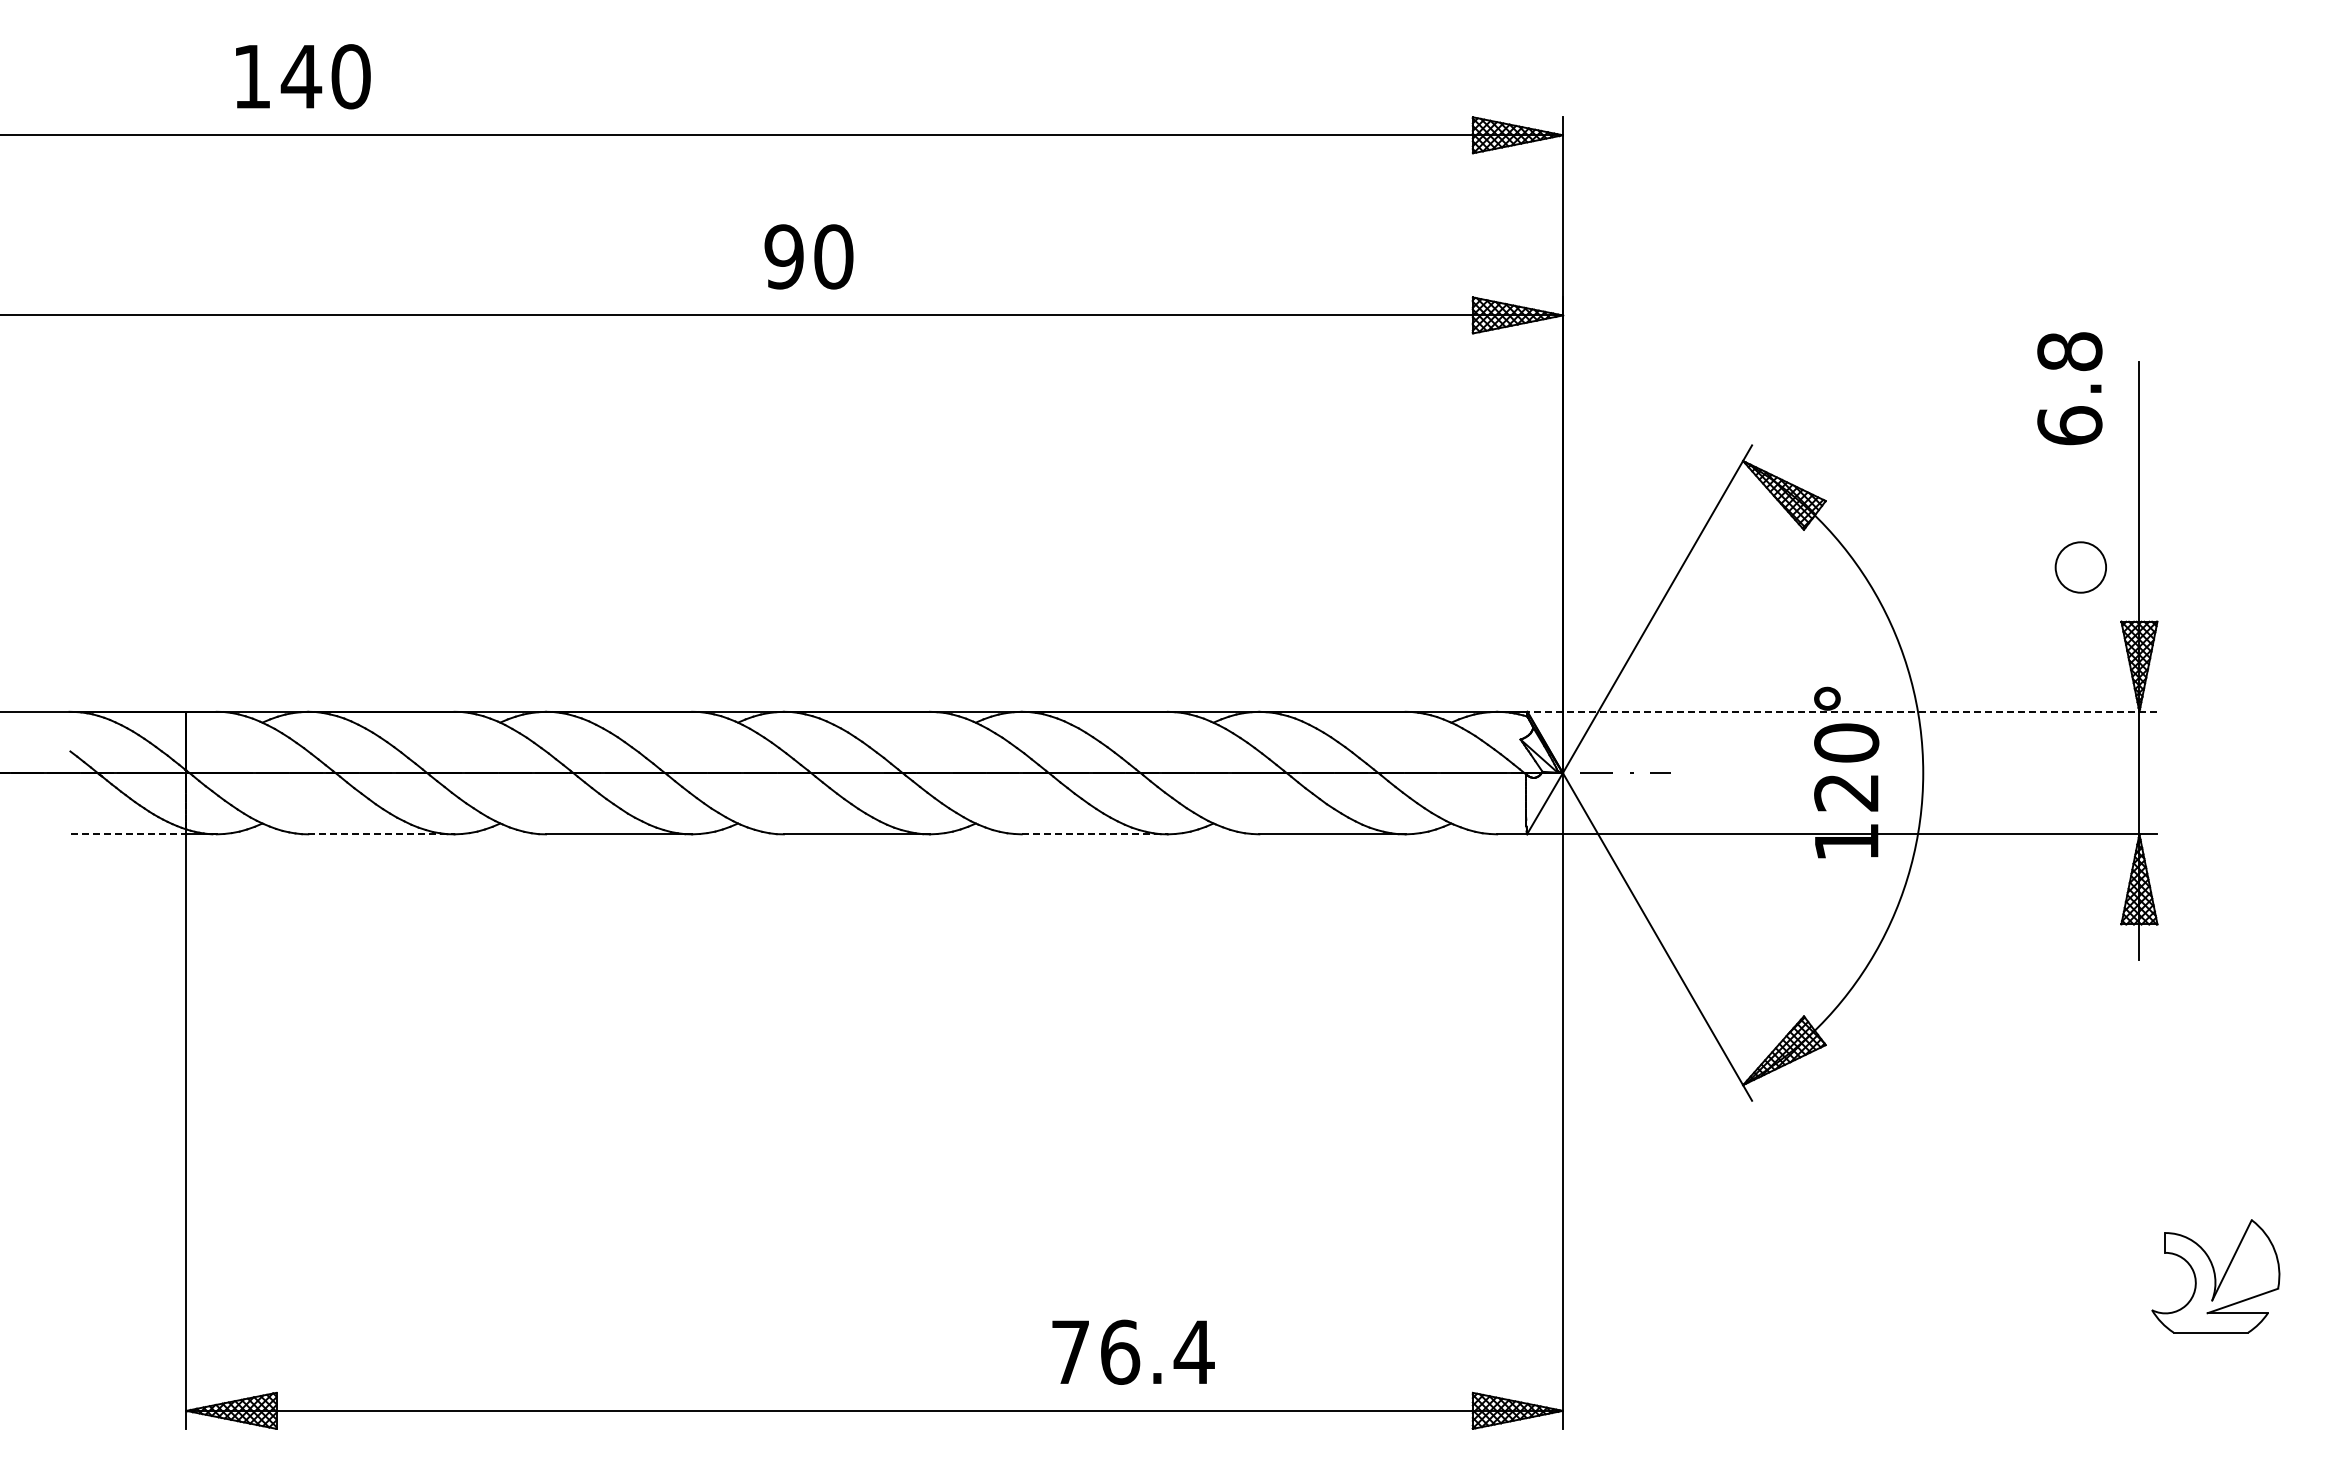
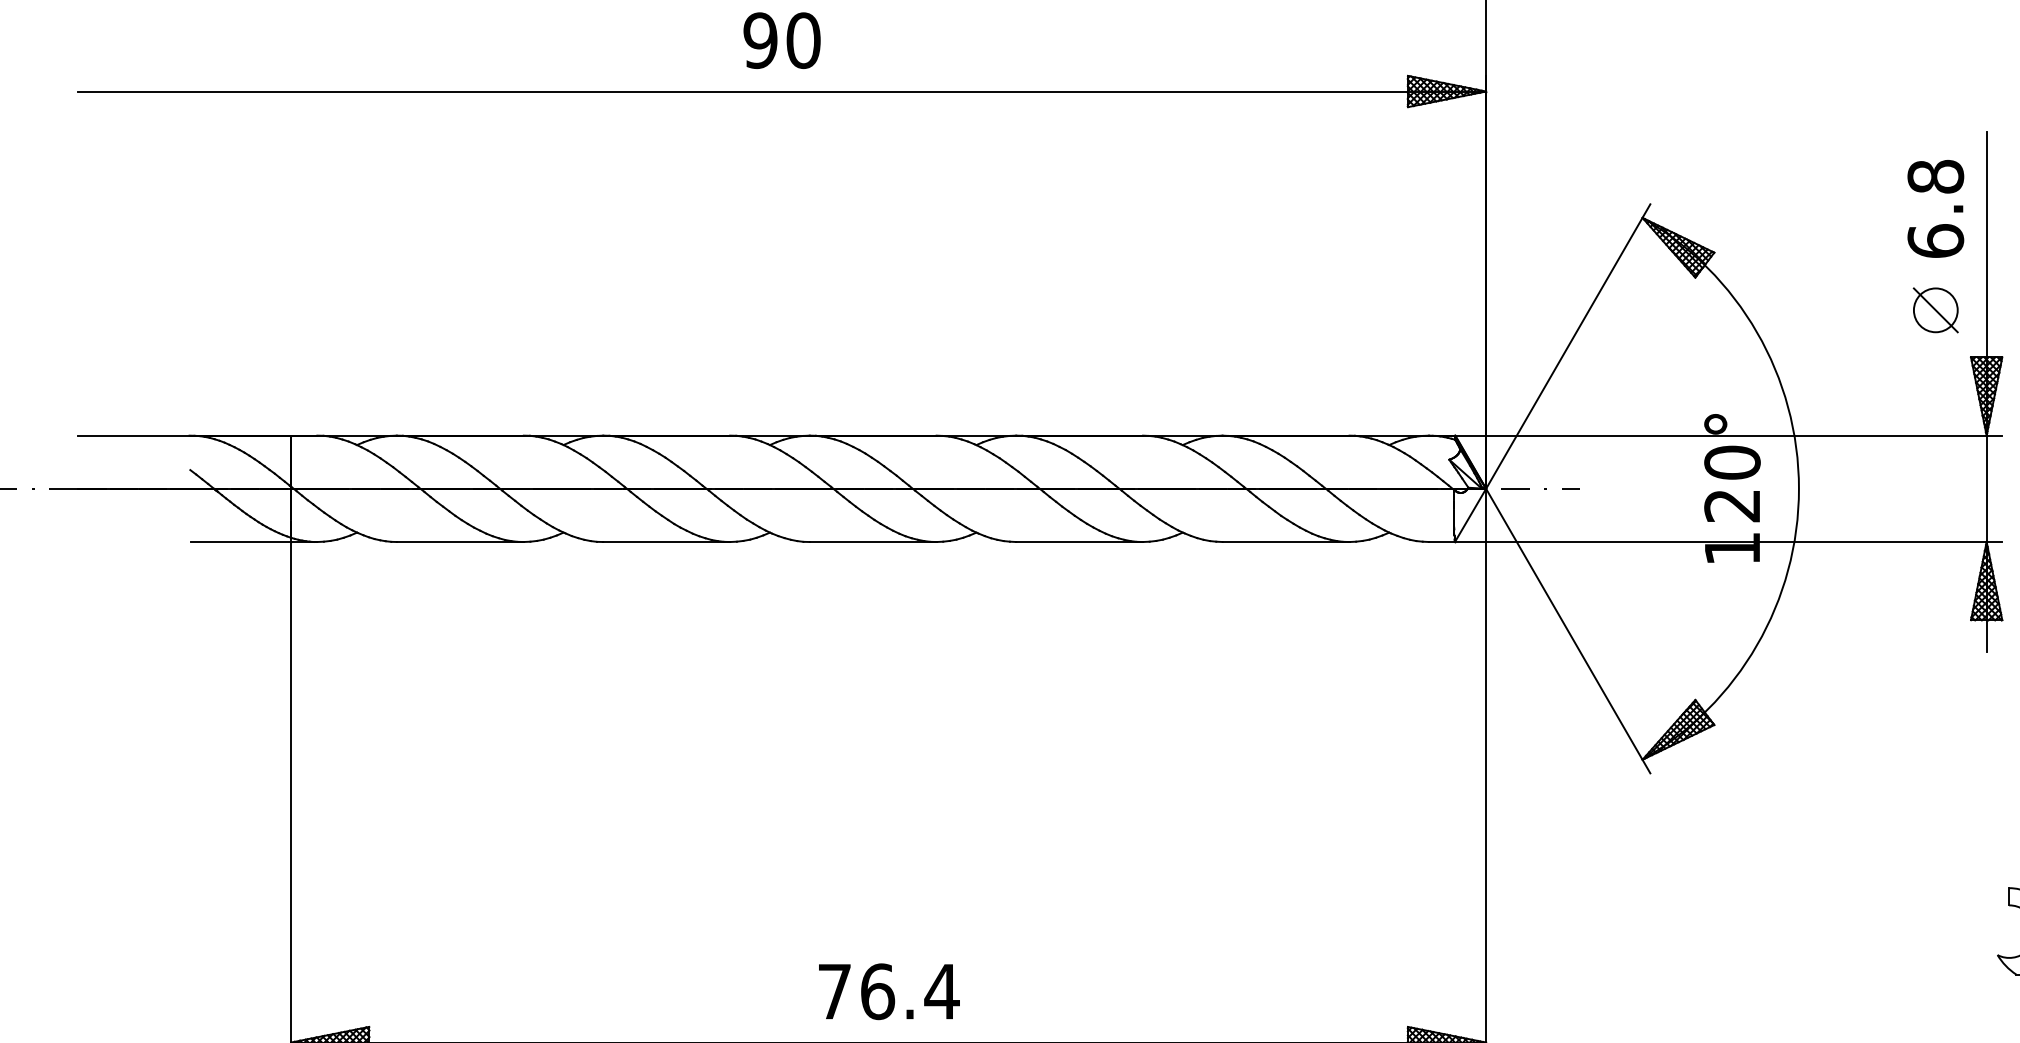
text: (808, 256) -> (781, 40), moved
text: (2069, 388) -> (1935, 208), moved
line: (2080, 567) -> (1935, 310), added
line: (1842, 711) -> (1728, 435), dashed -> solid
line: (128, 834) -> (240, 542), dashed -> solid
line: (381, 834) -> (460, 542), dashed -> solid
line: (1095, 834) -> (1080, 542), dashed -> solid
text: (1133, 1351) -> (889, 991), moved

